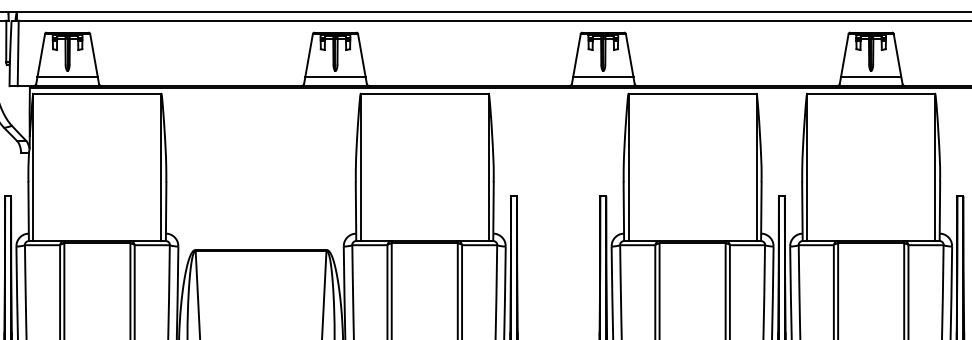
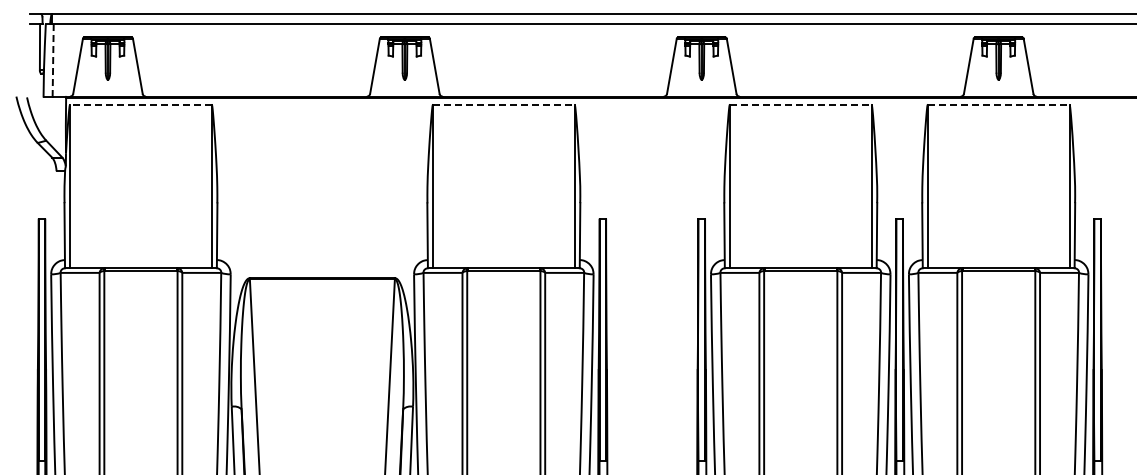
line: (18, 53) -> (53, 60), solid -> dashed
line: (67, 77) -> (107, 86), removed
line: (335, 77) -> (404, 86), removed
line: (603, 77) -> (701, 86), removed
line: (870, 77) -> (998, 86), removed
line: (96, 93) -> (140, 104), solid -> dashed
line: (424, 93) -> (503, 104), solid -> dashed
line: (692, 93) -> (800, 104), solid -> dashed
line: (870, 93) -> (998, 104), solid -> dashed

